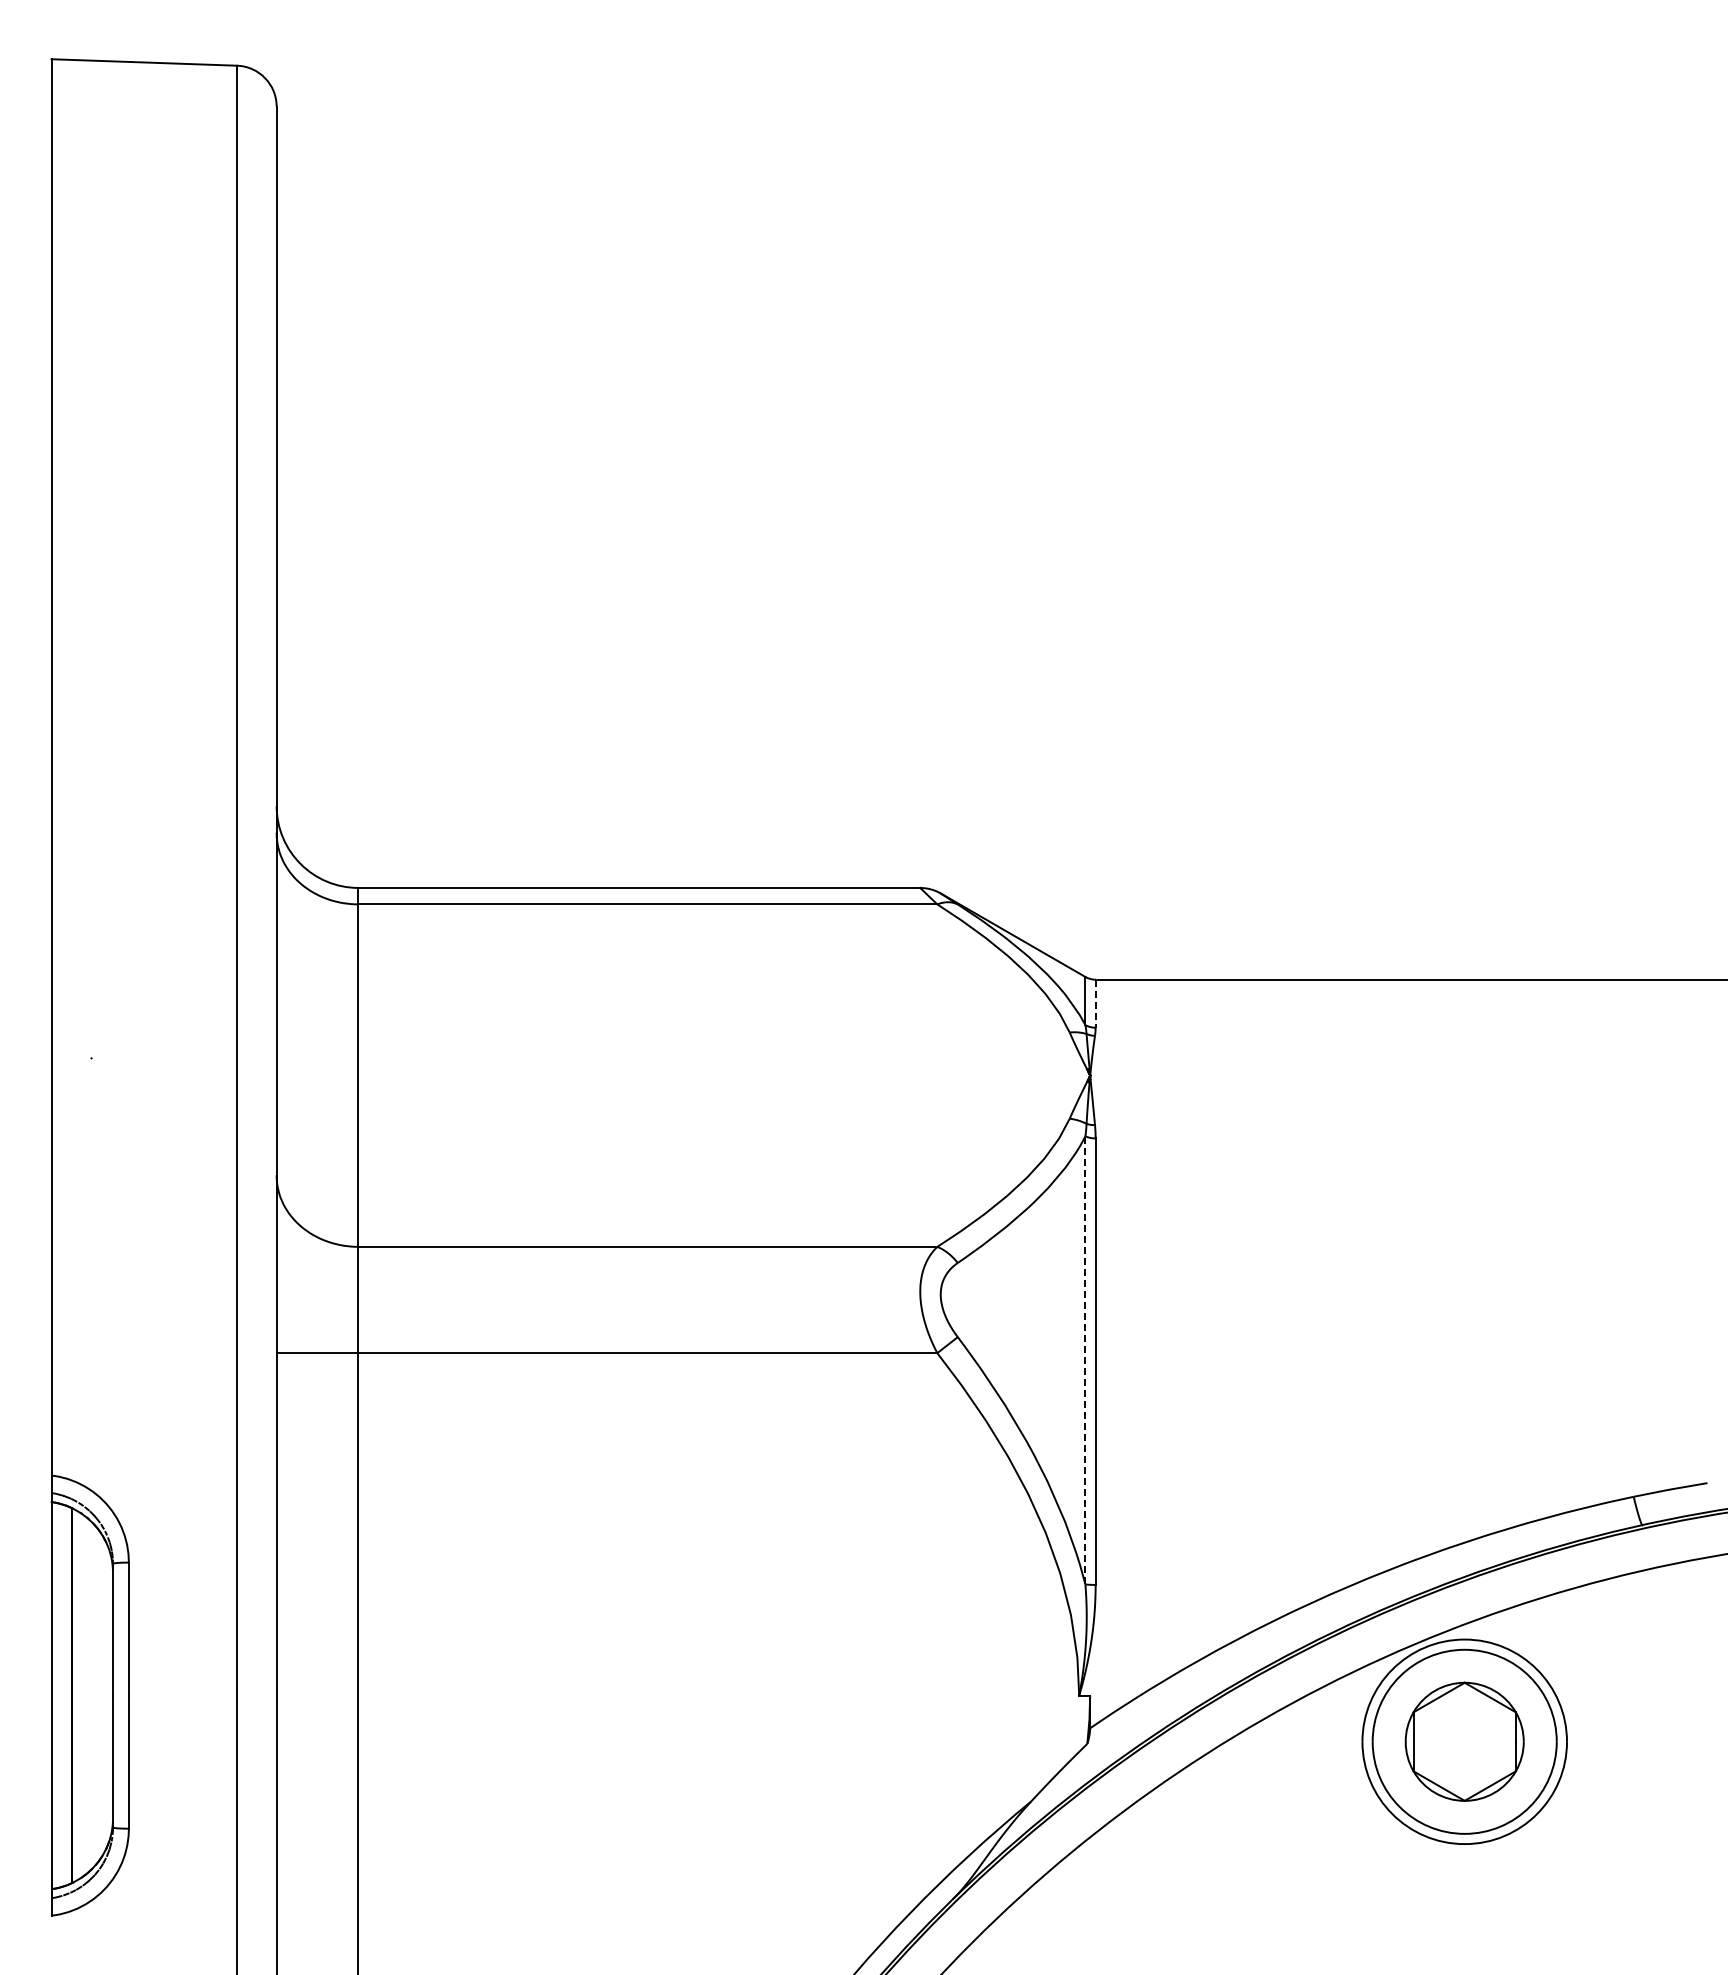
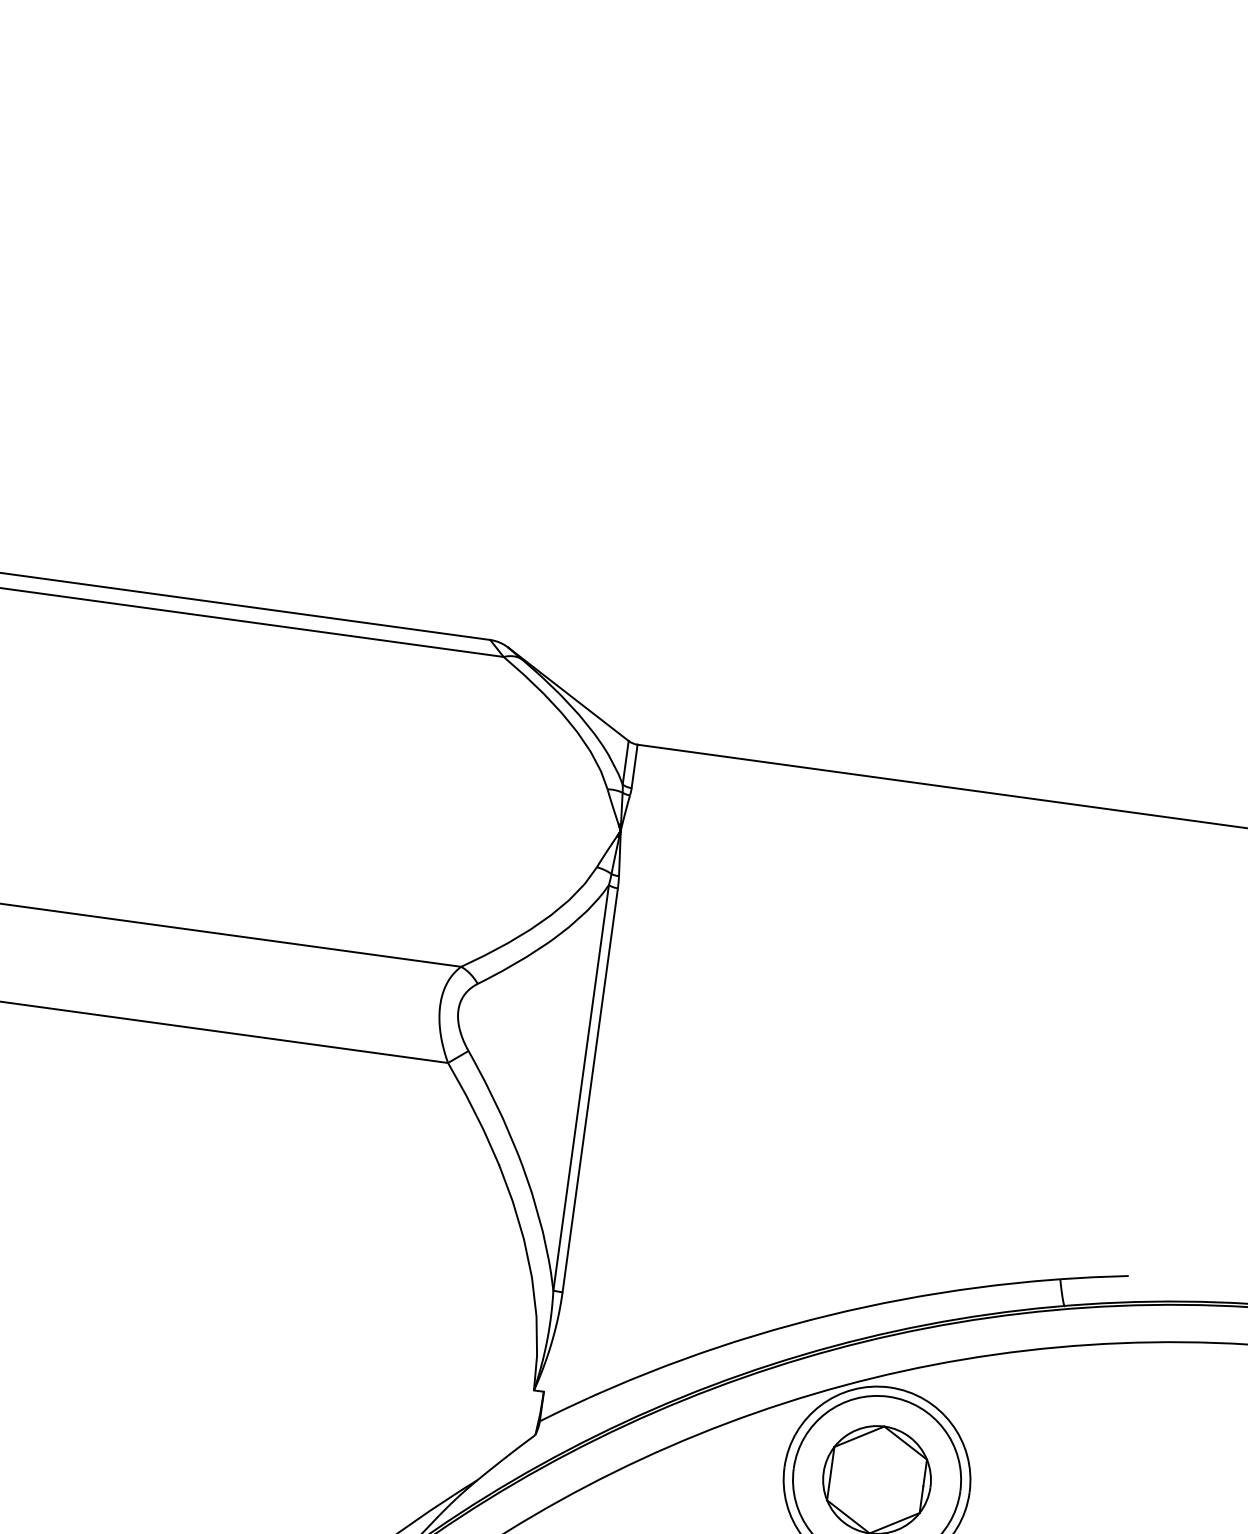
line: (1095, 1004) -> (634, 767), dashed -> solid
line: (1085, 1359) -> (581, 1087), dashed -> solid

